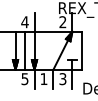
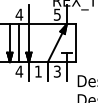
text: (62, 21) -> (56, 14), 2 -> 5
text: (25, 78) -> (19, 71), 5 -> 4

